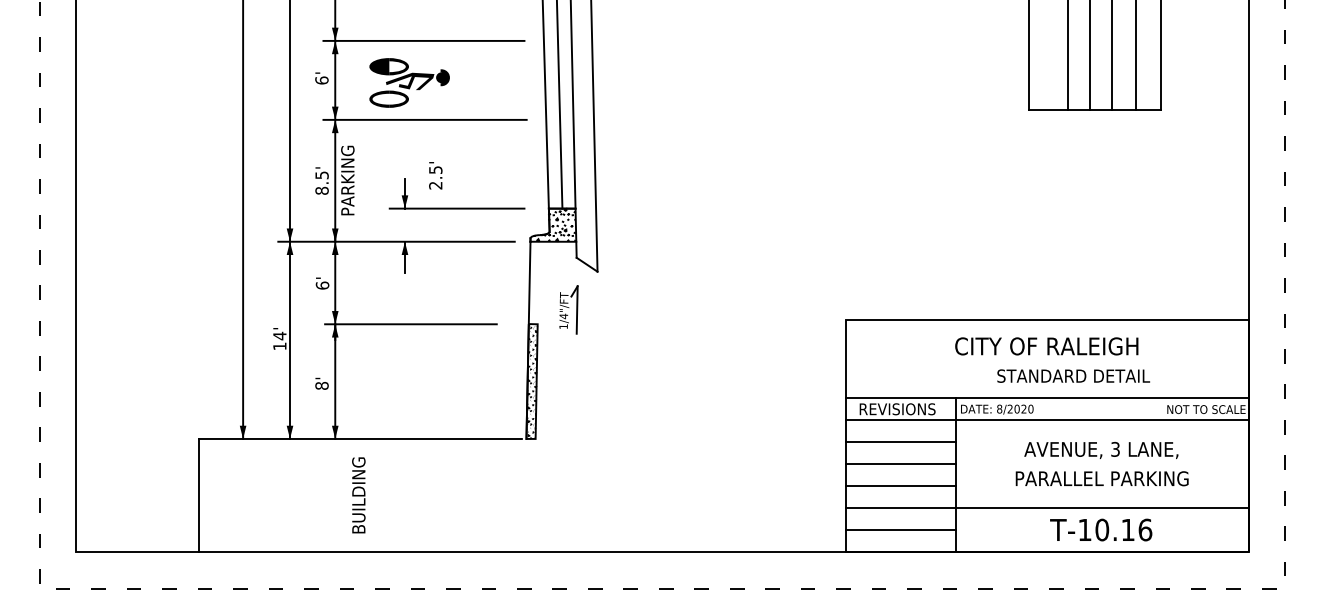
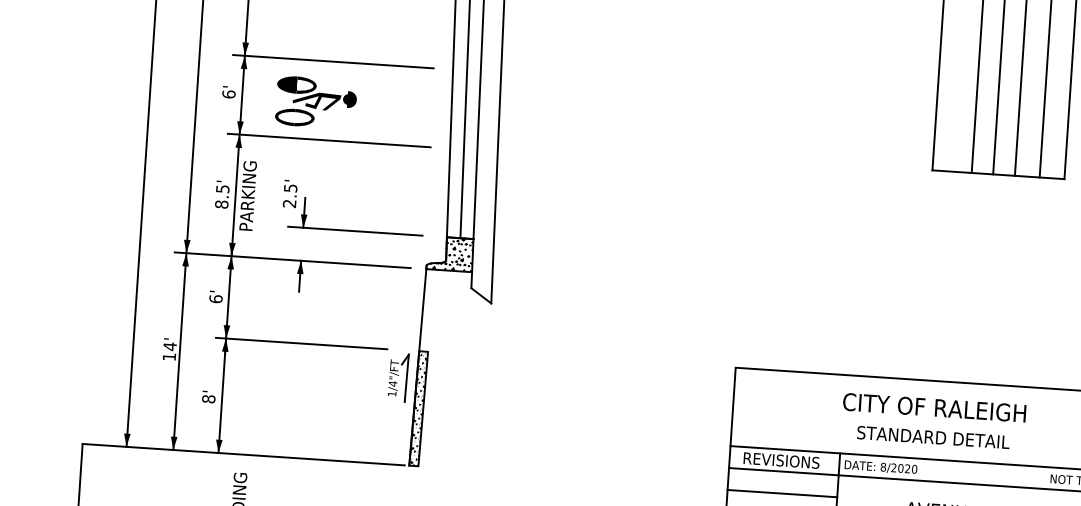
text: (435, 175) -> (290, 193), moved
part: (568, 309) -> (398, 377), moved
text: (1073, 375) -> (933, 436), moved

